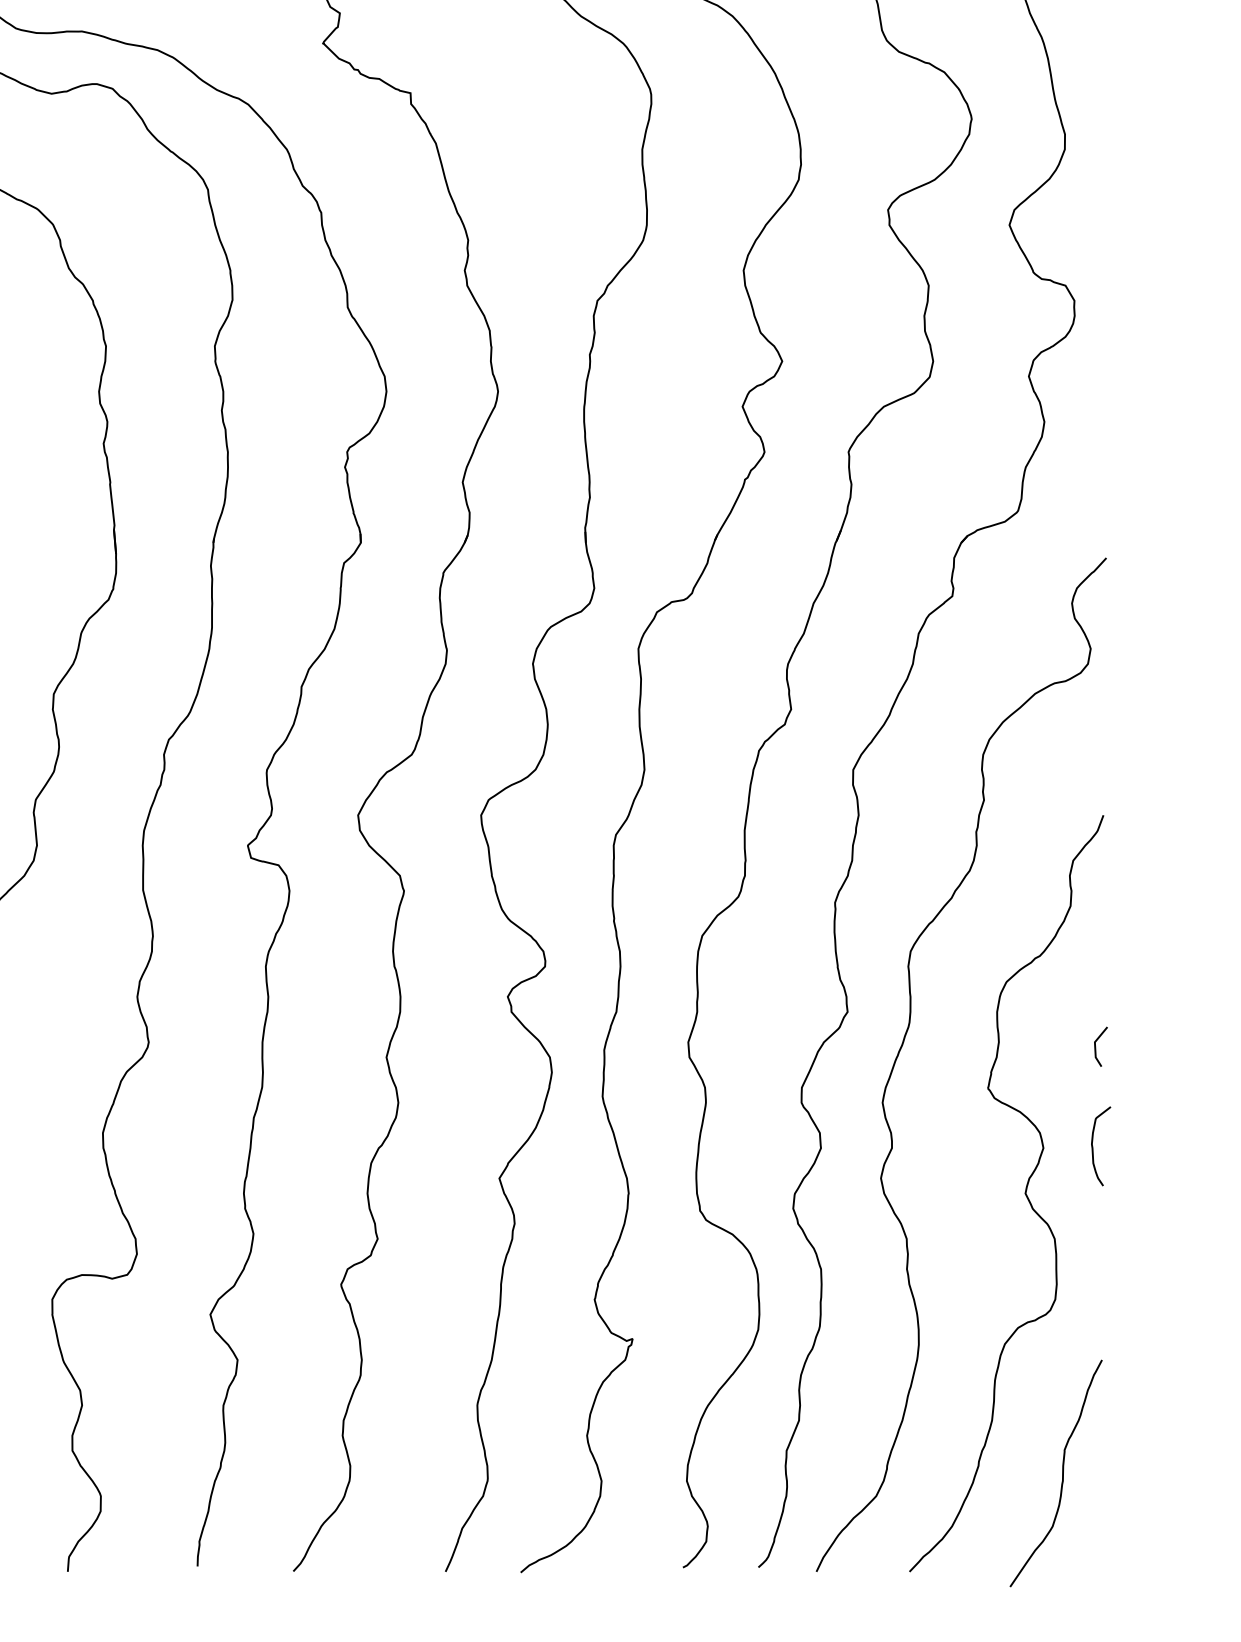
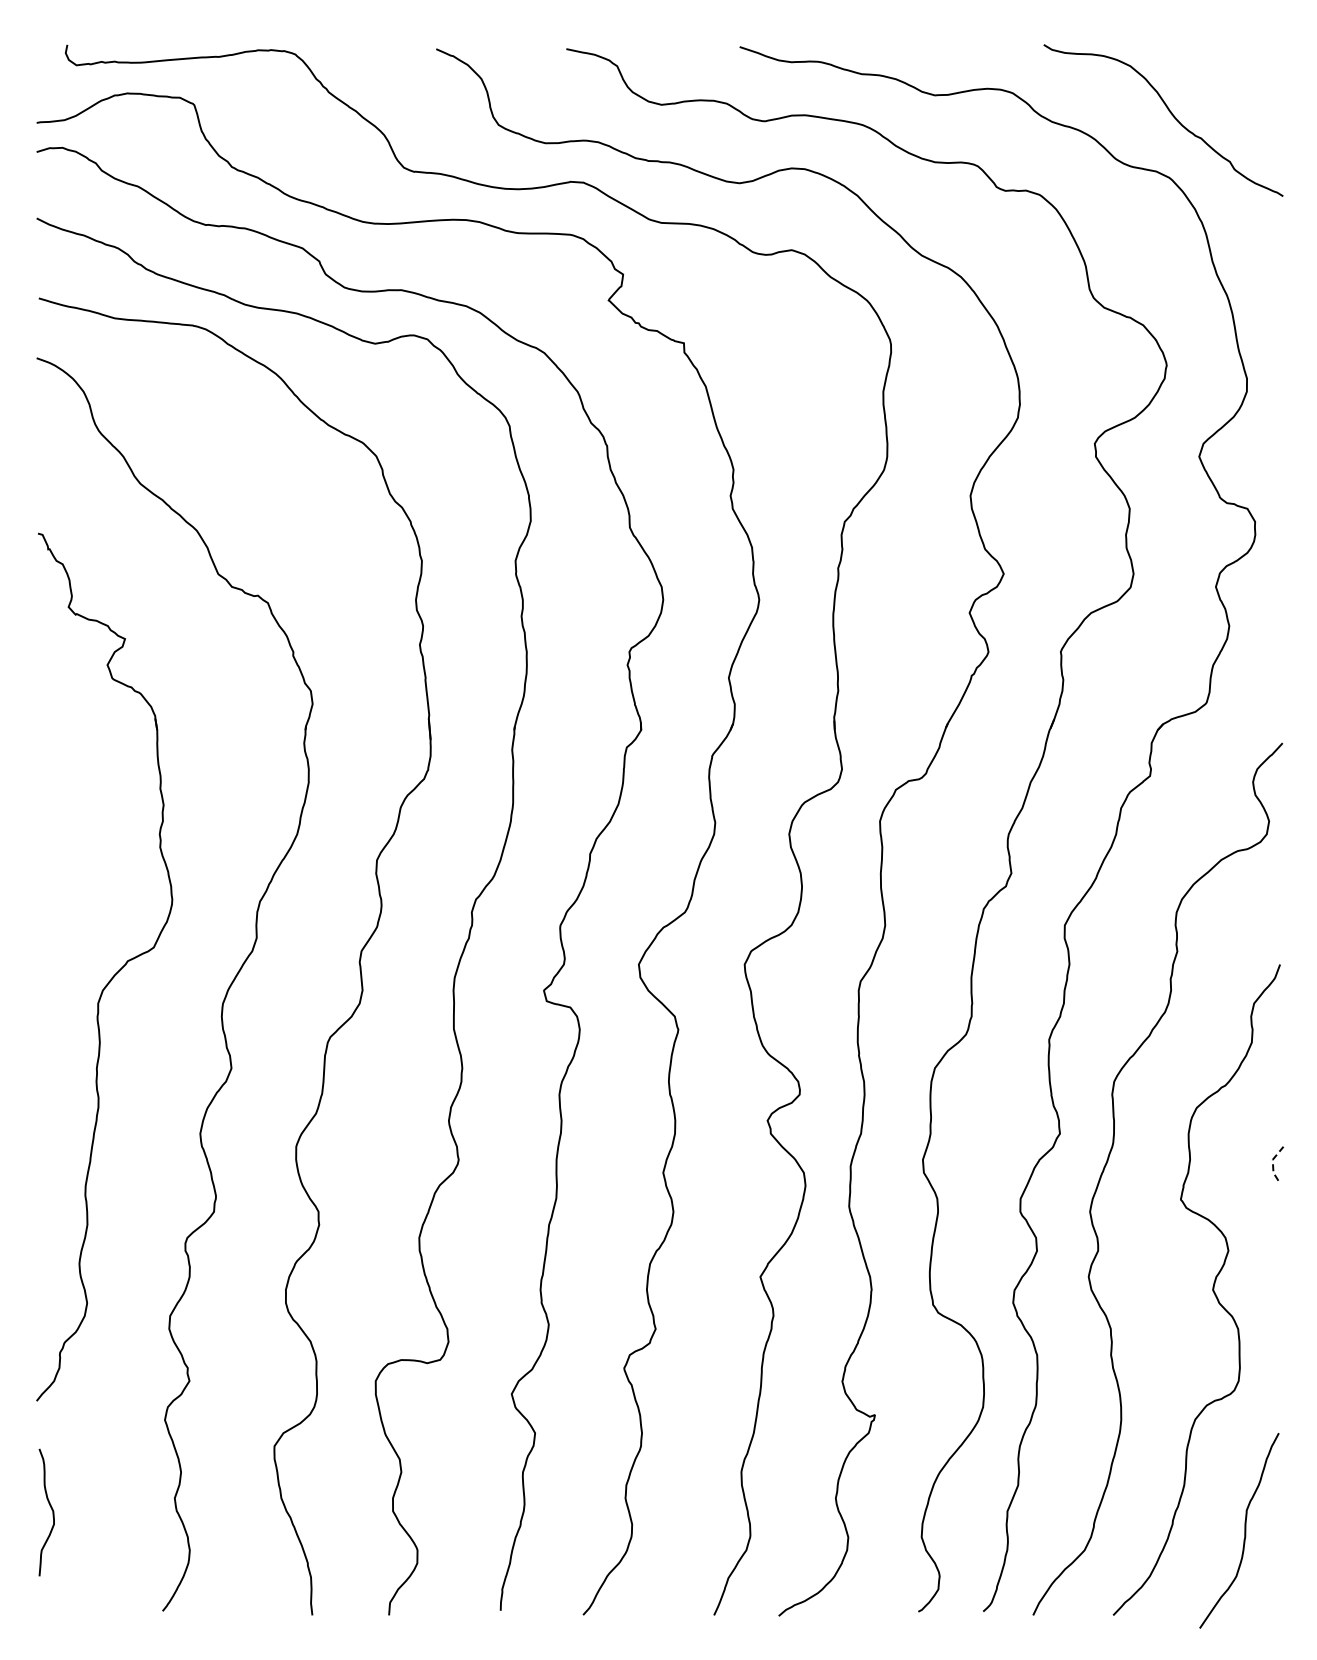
line: (1094, 1045) -> (1272, 1162), solid -> dashed
curve: (1093, 1146) -> (1271, 1249), removed

